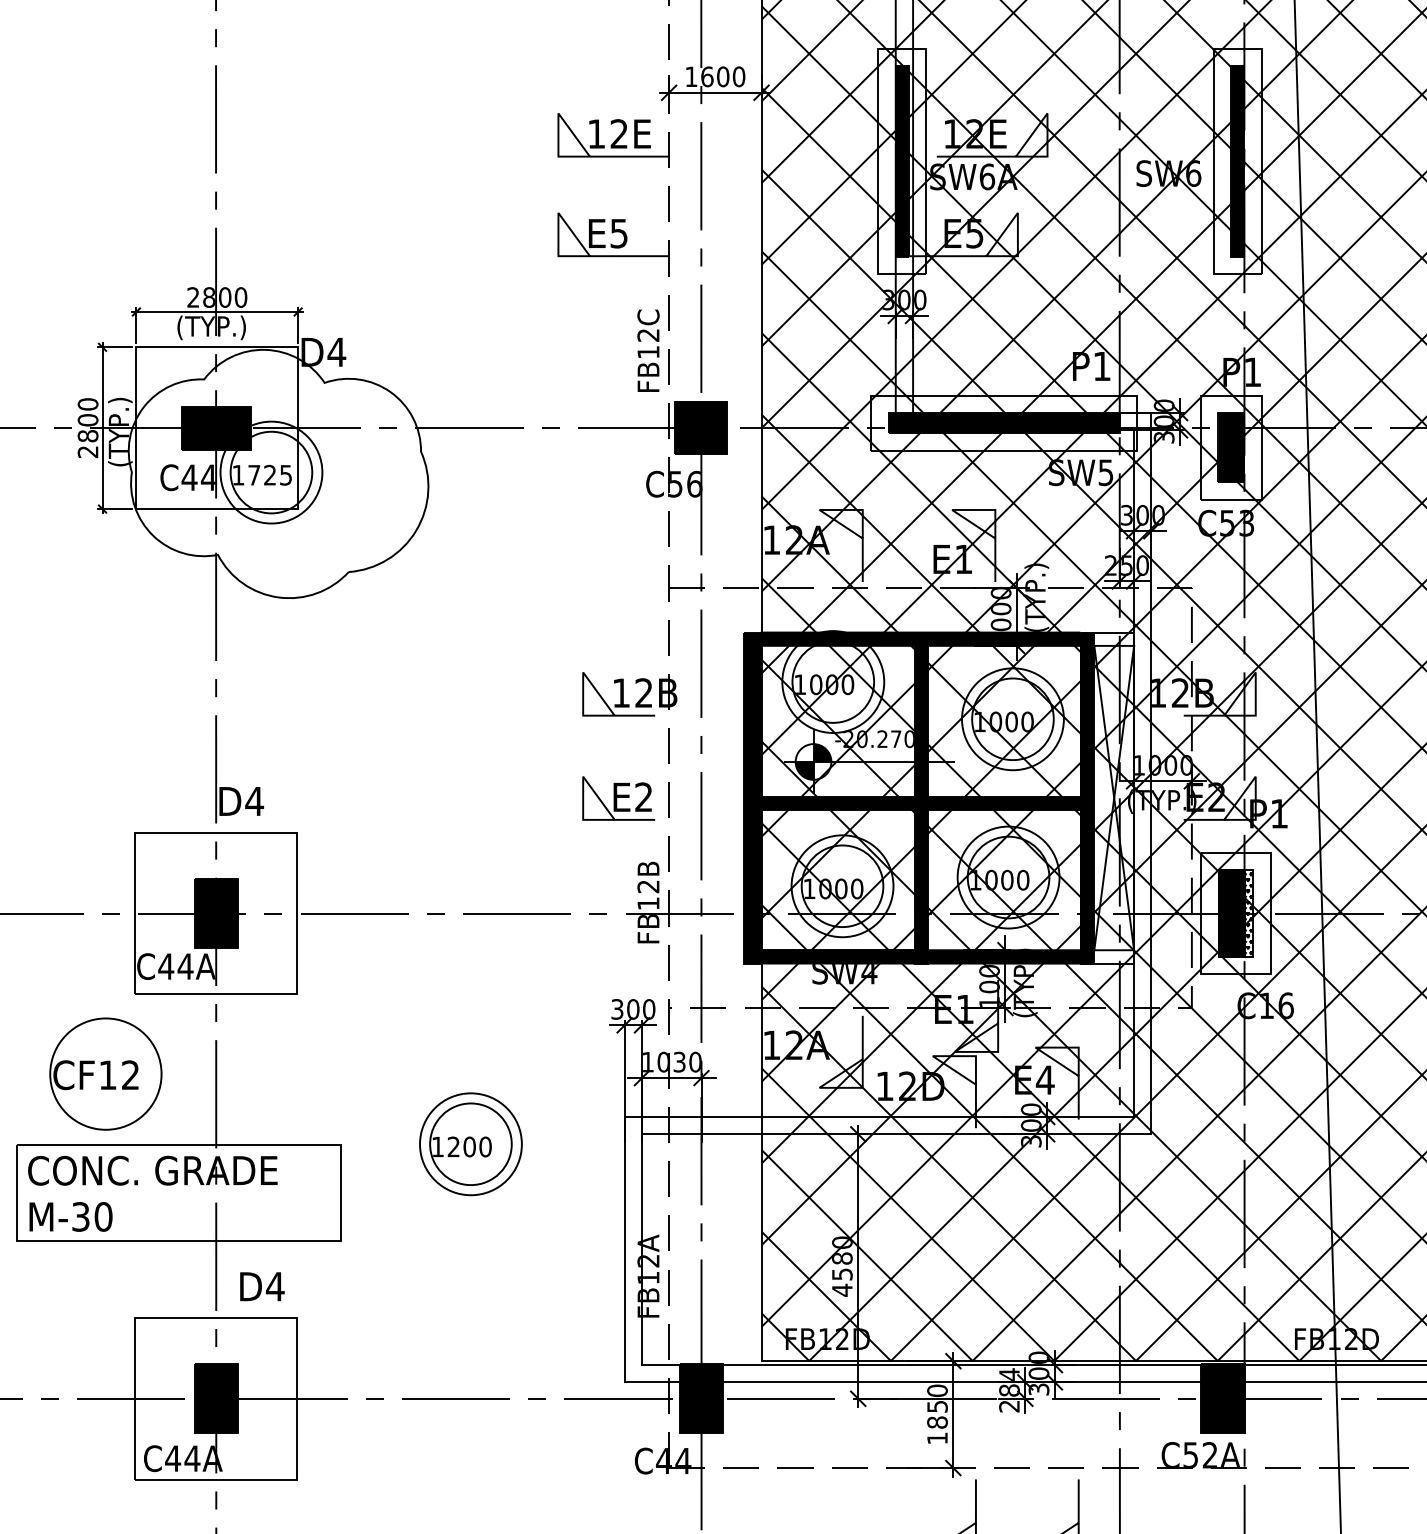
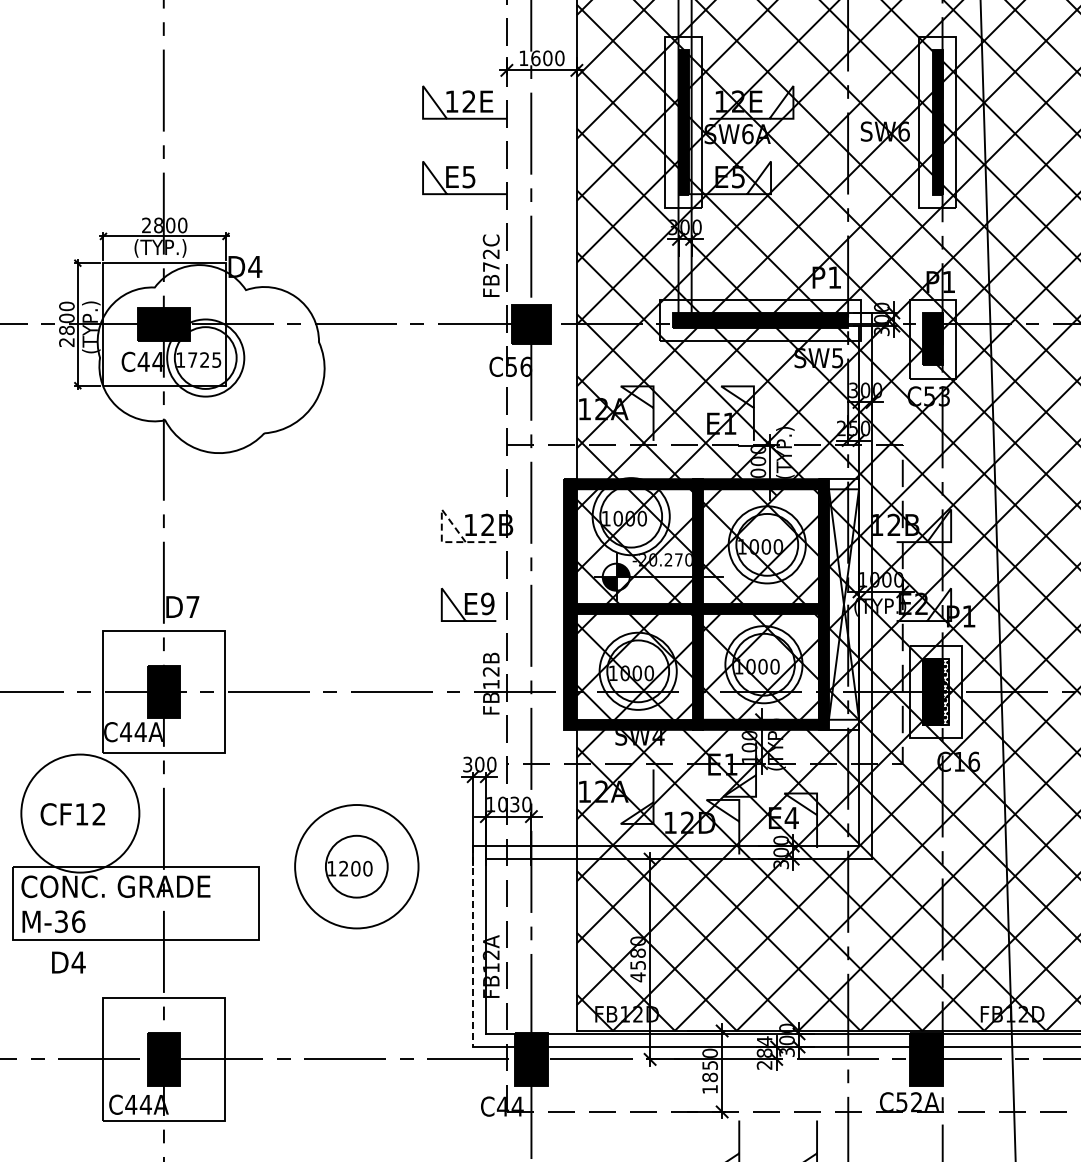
text: (648, 351) -> (491, 266), FB12C -> FB72C
line: (582, 702) -> (441, 532), solid -> dashed
text: (643, 796) -> (487, 603), E2 -> E9
text: (253, 800) -> (192, 606), D4 -> D7
circle: (106, 1074) -> (80, 813), size x1.4
circle: (470, 1144) -> (356, 866), size x1.6
text: (103, 1216) -> (78, 921), M-30 -> M-36
line: (625, 1250) -> (473, 947), solid -> dashed
text: (261, 1286) -> (68, 962), moved

